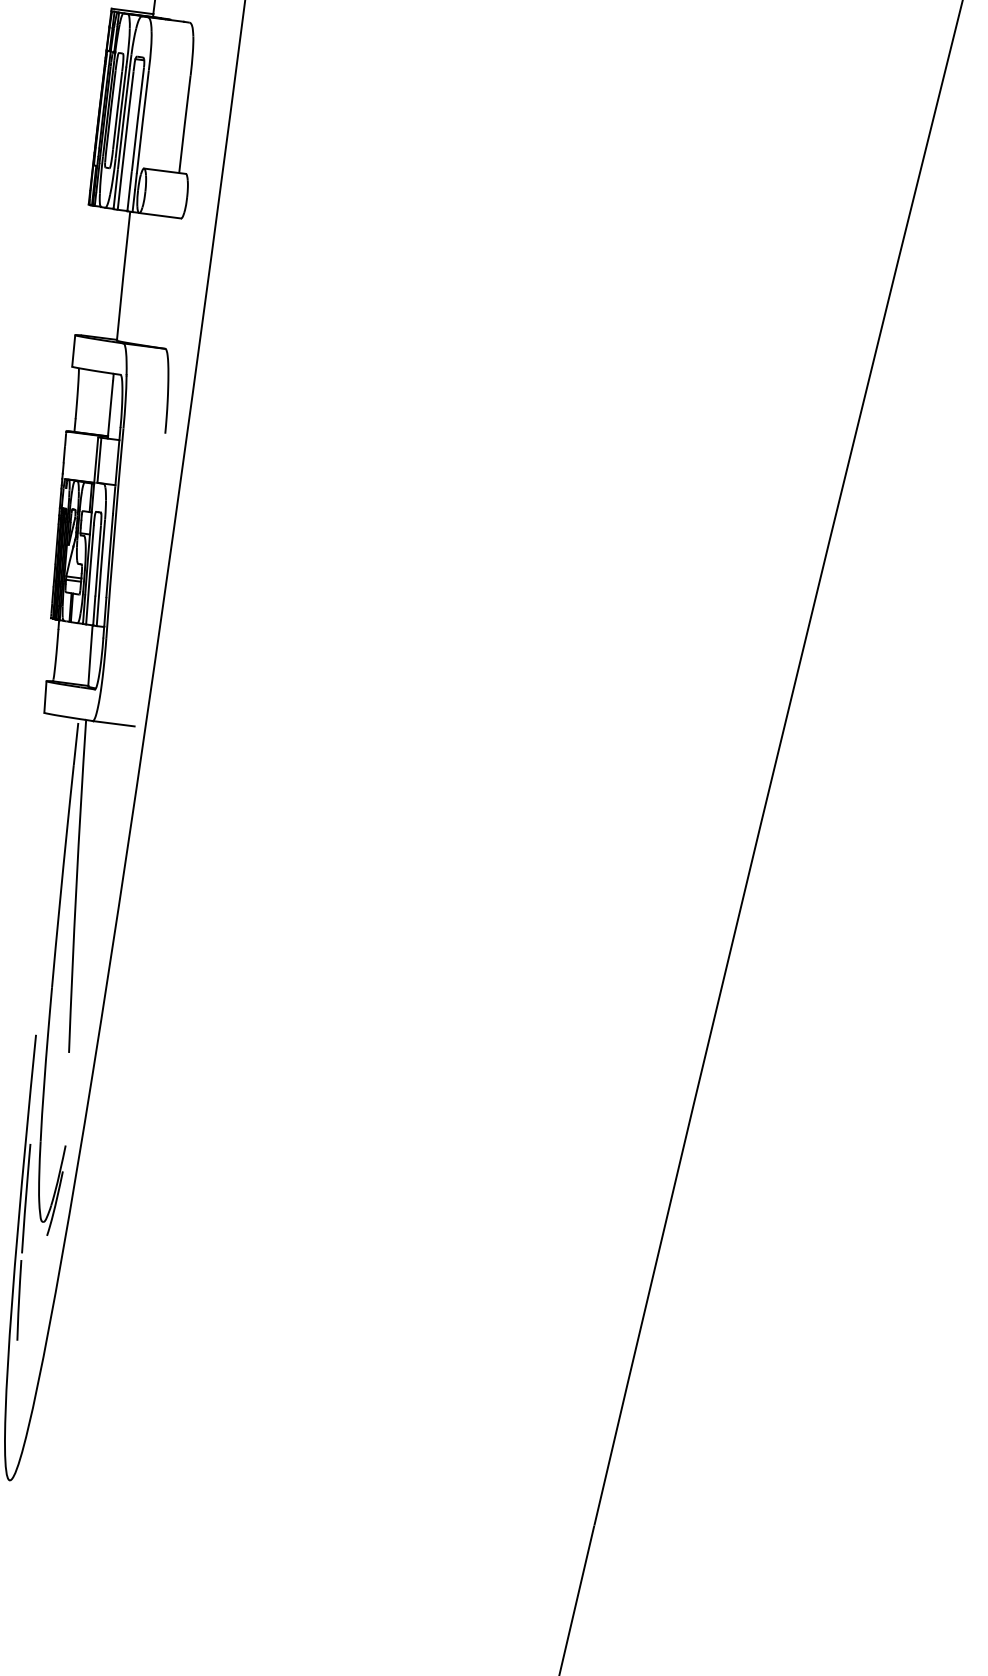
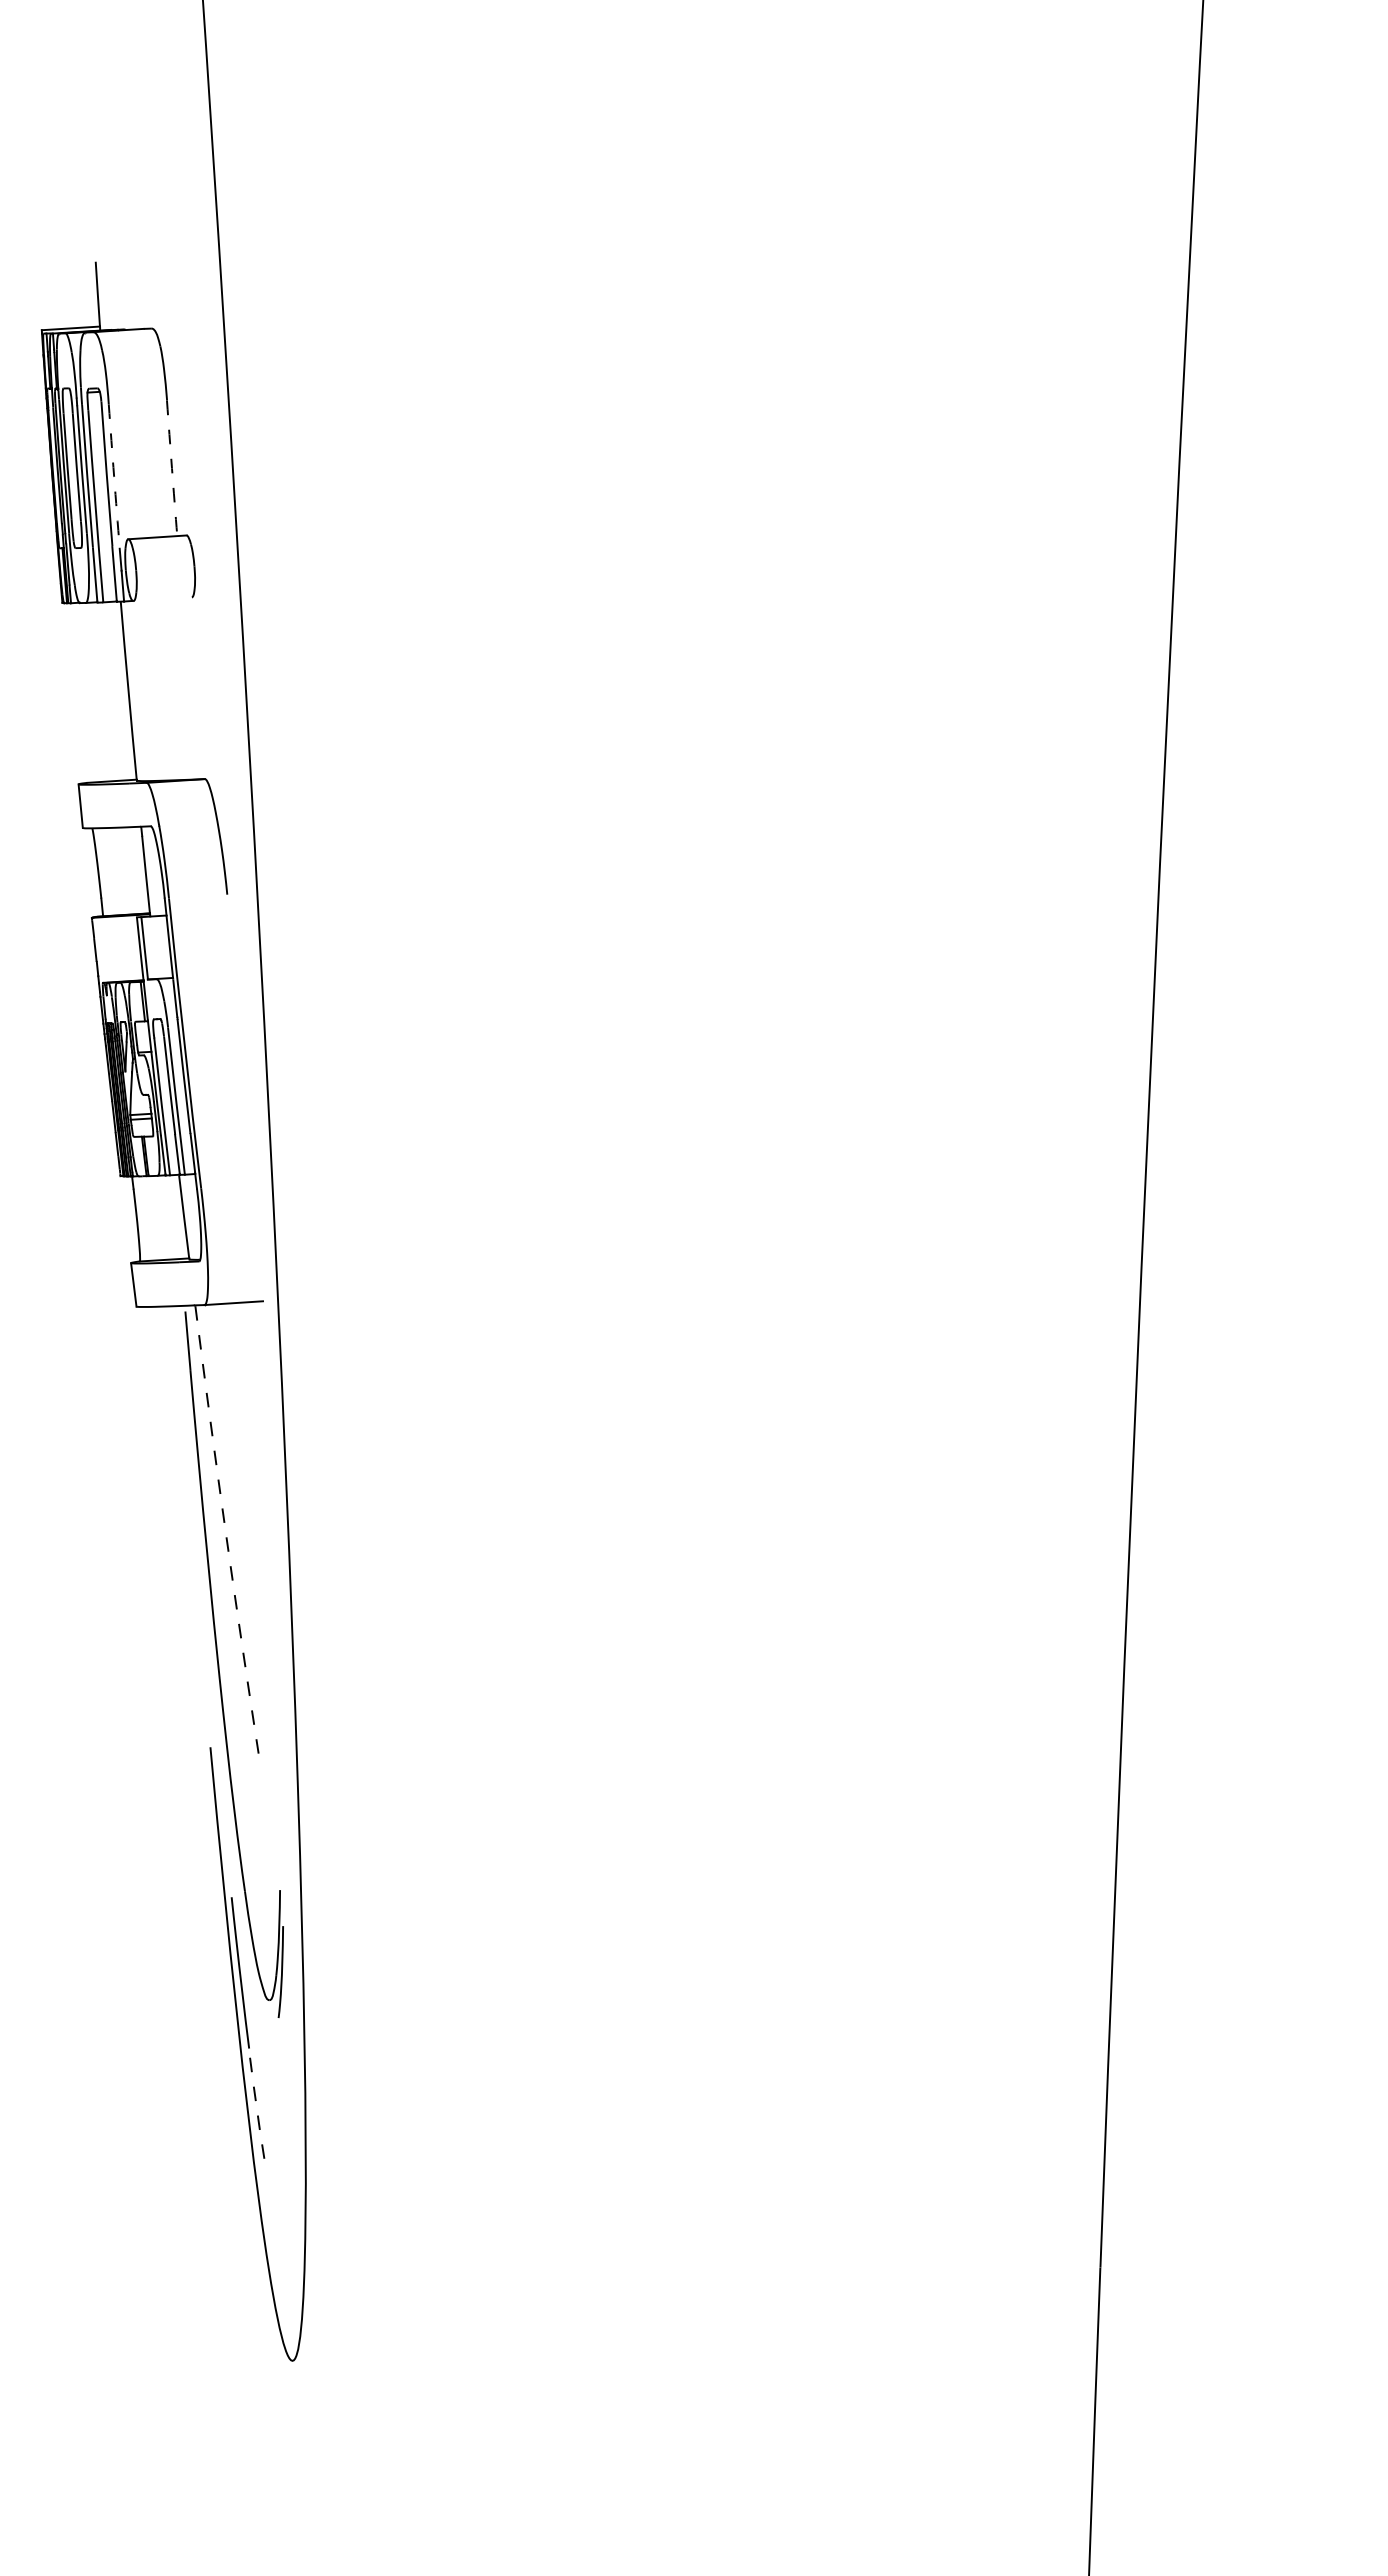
arc: (142, 122) -> (114, 476), solid -> dashed
arc: (185, 124) -> (172, 468), solid -> dashed
line: (160, 215) -> (162, 599), removed
arc: (76, 886) -> (226, 1534), solid -> dashed
line: (18, 1300) -> (257, 2113), solid -> dashed

